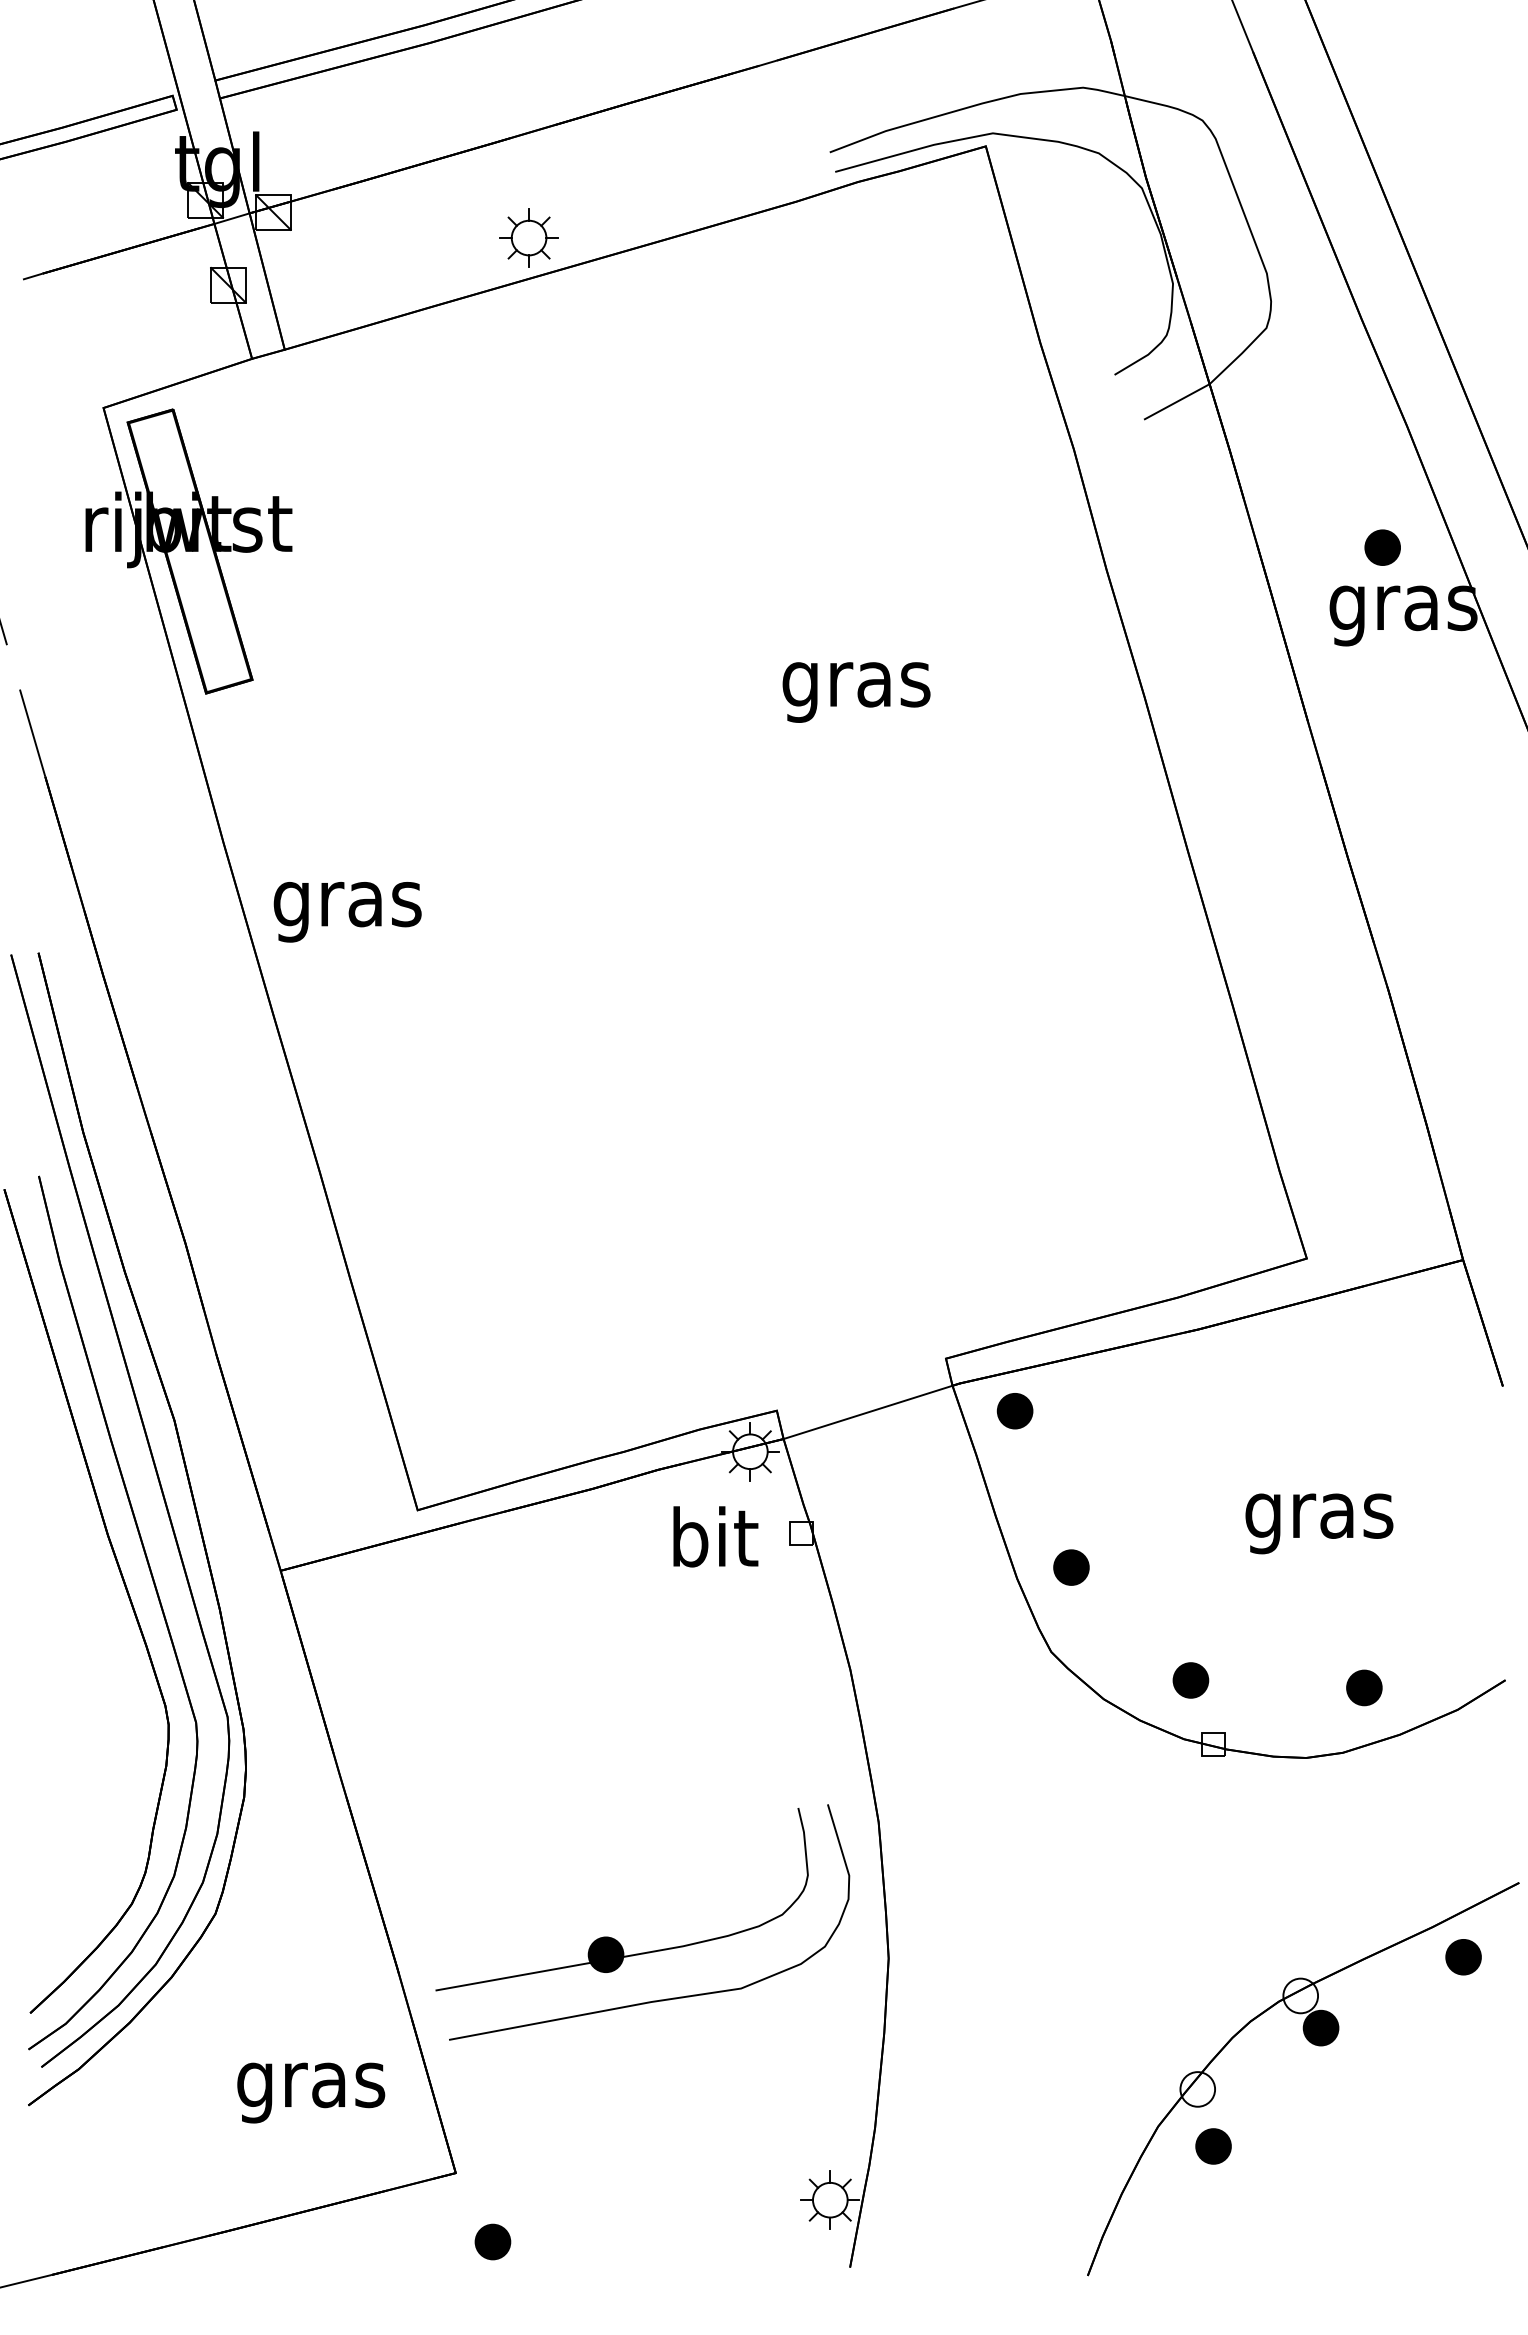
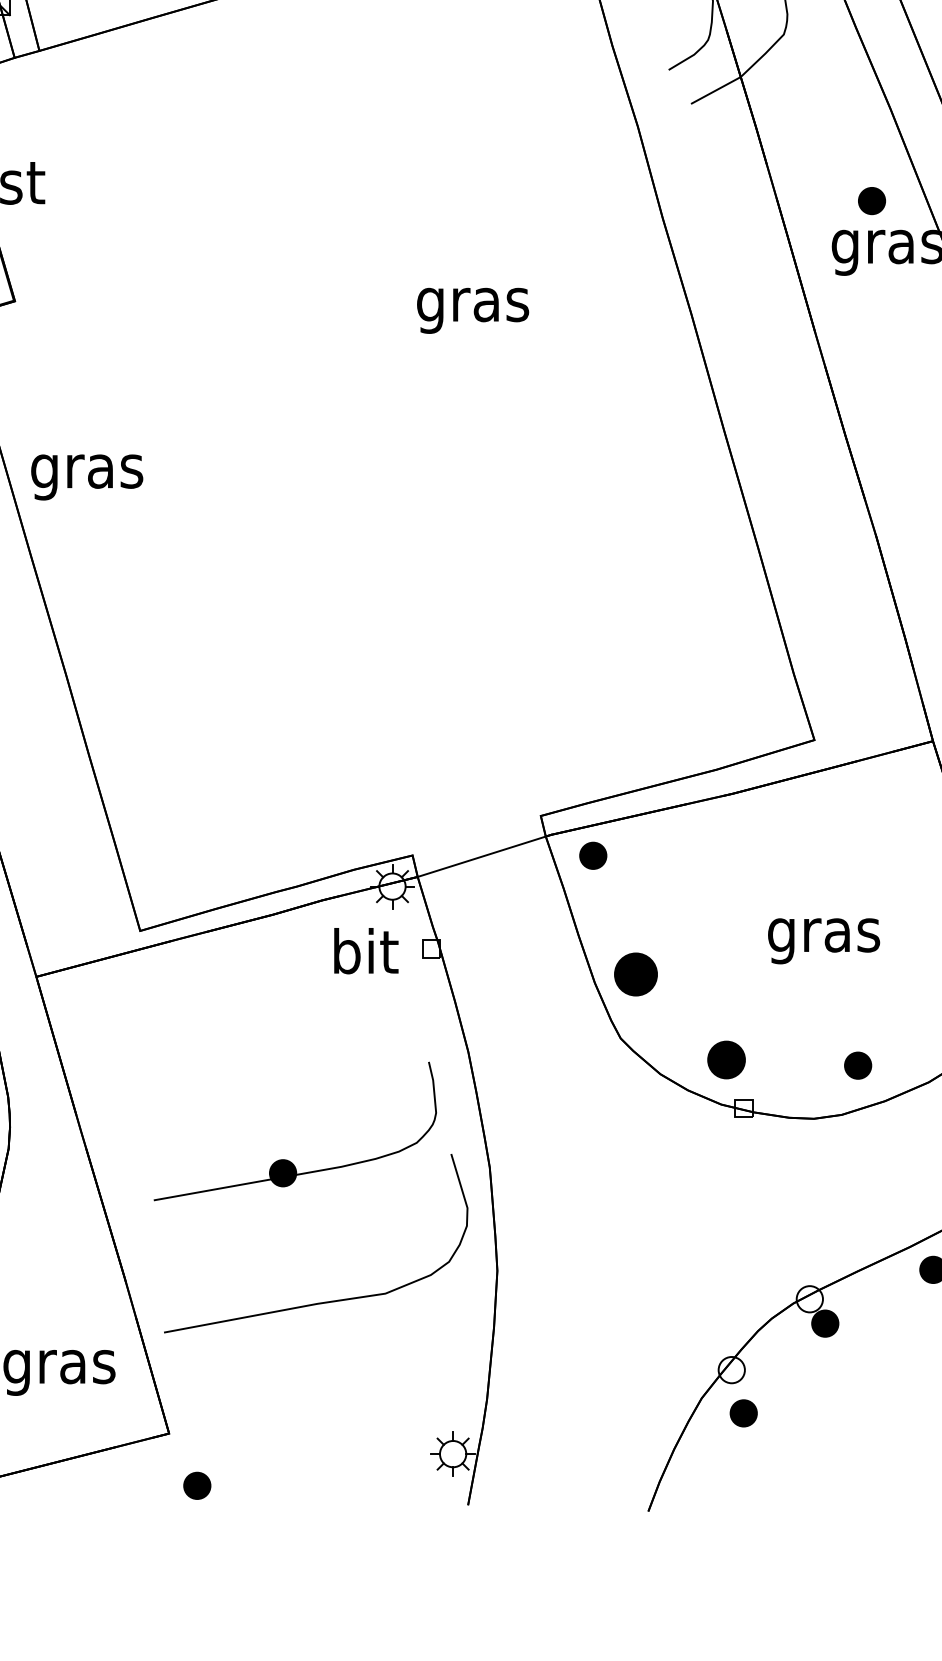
part: (1071, 1567) -> (636, 974), size x1.6
part: (1190, 1680) -> (726, 1060), size x1.4
part: (612, 1937) -> (287, 1160), moved

